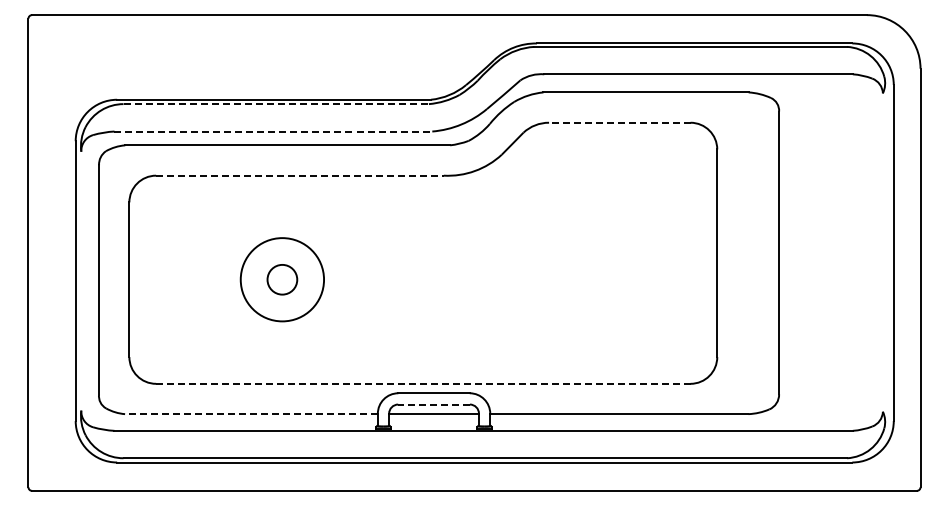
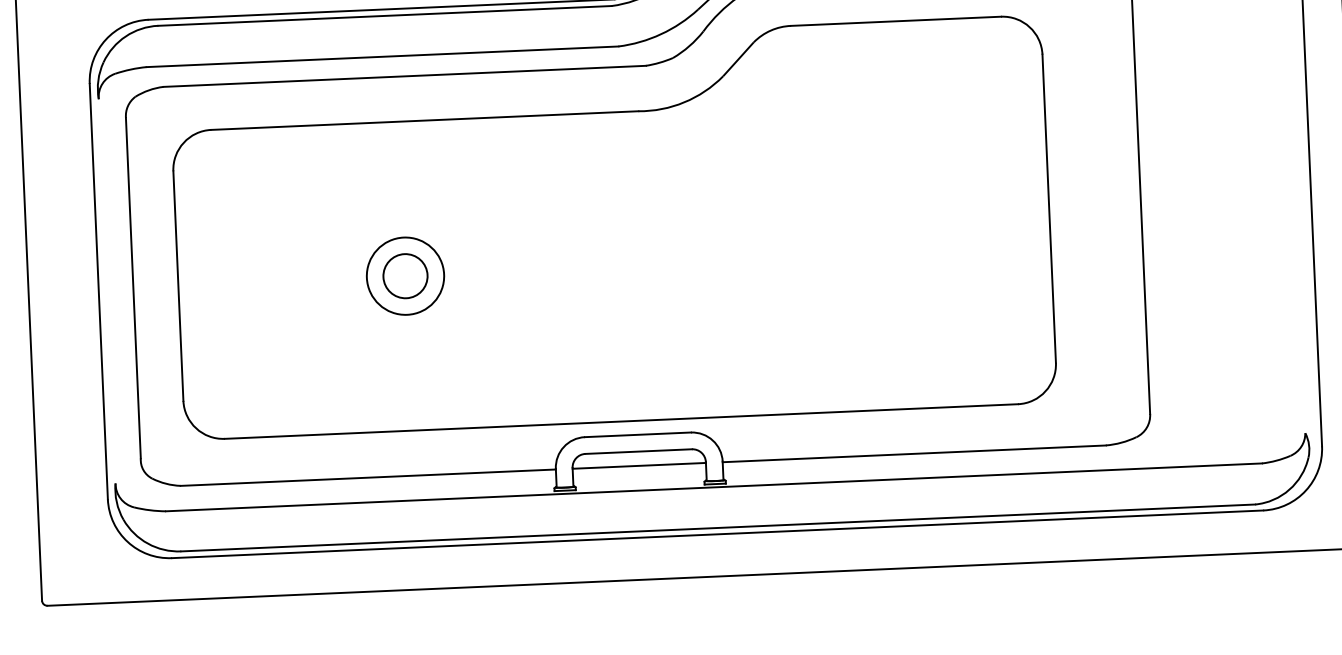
line: (276, 104) -> (385, 16), dashed -> solid
line: (619, 122) -> (895, 20), dashed -> solid
line: (273, 131) -> (382, 56), dashed -> solid
line: (299, 175) -> (424, 120), dashed -> solid
circle: (282, 279) -> (405, 275), size x0.62
line: (423, 383) -> (621, 421), dashed -> solid
line: (434, 404) -> (639, 451), dashed -> solid
line: (250, 414) -> (366, 478), dashed -> solid

